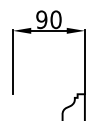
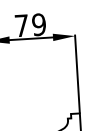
text: (48, 19) -> (29, 24), 90 -> 79

